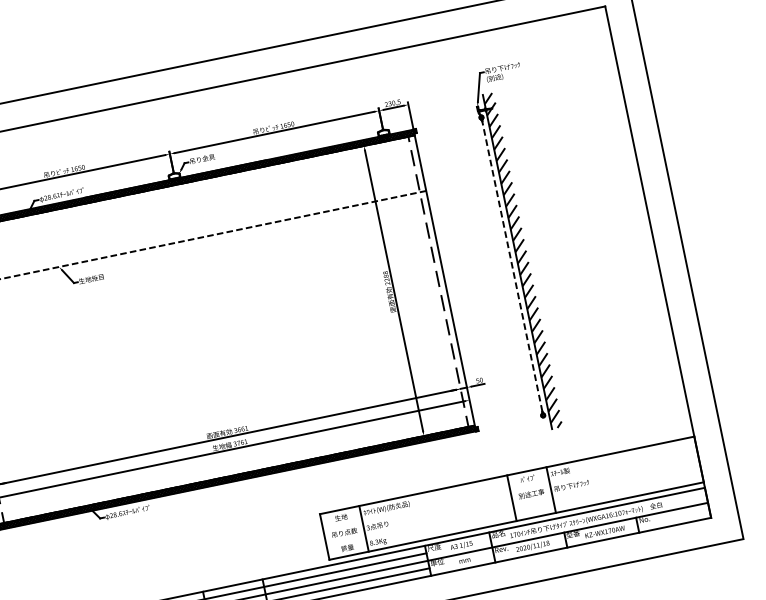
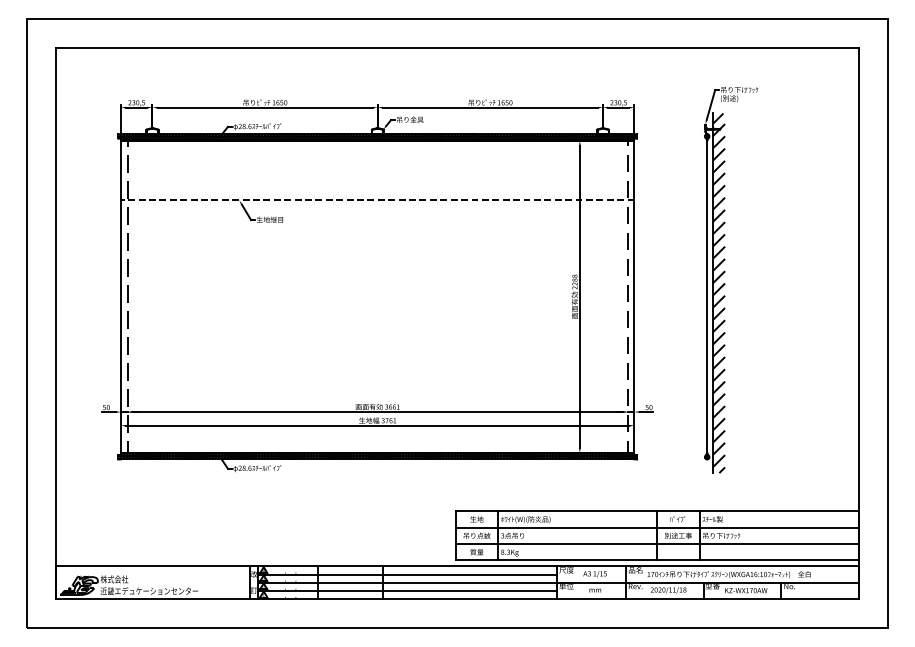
line: (512, 266) -> (707, 296), dashed -> solid
line: (509, 490) -> (656, 527), added
line: (512, 506) -> (656, 544), added

